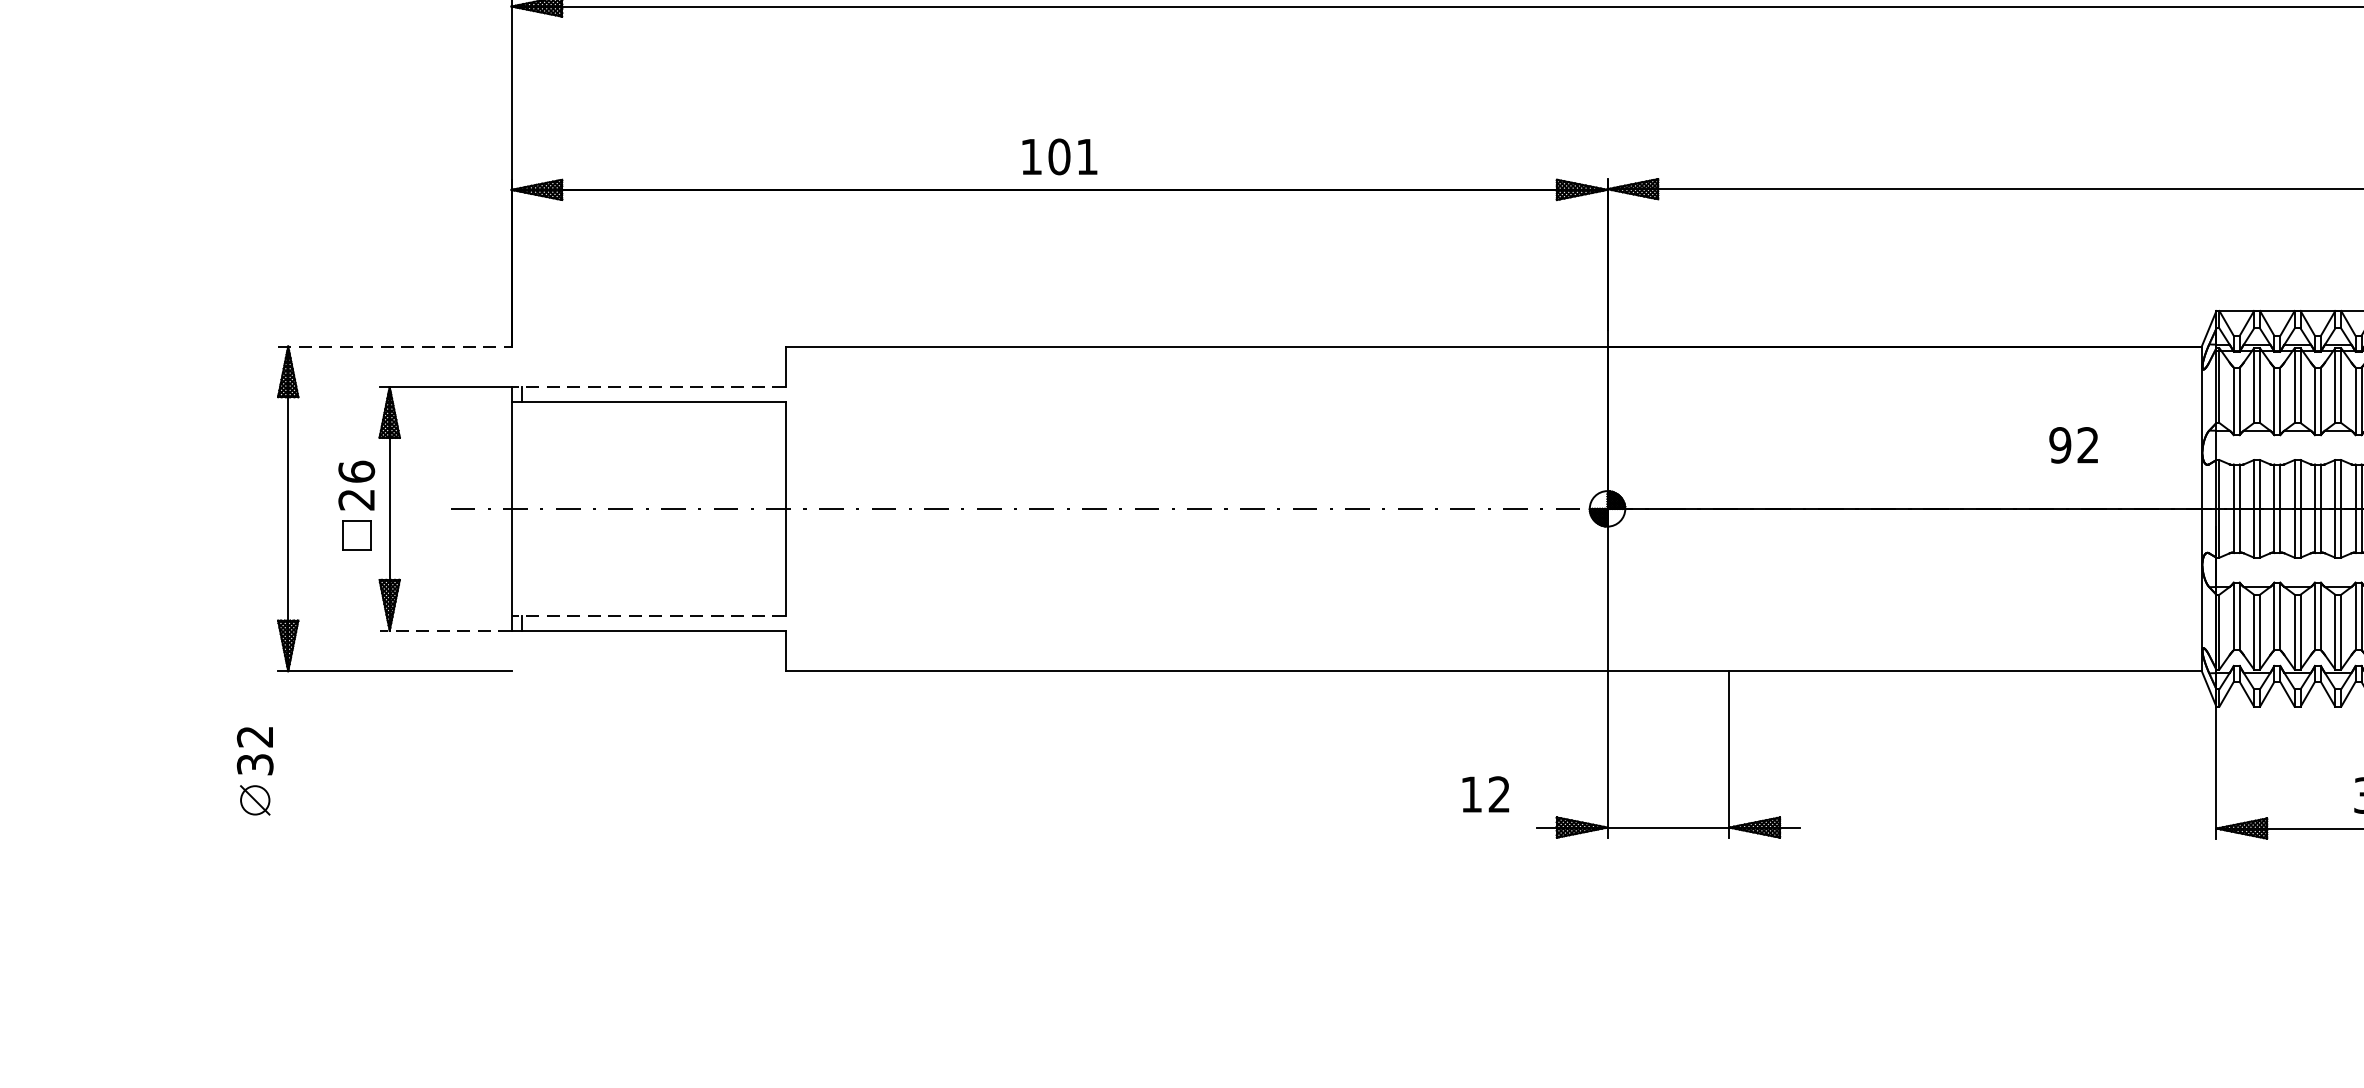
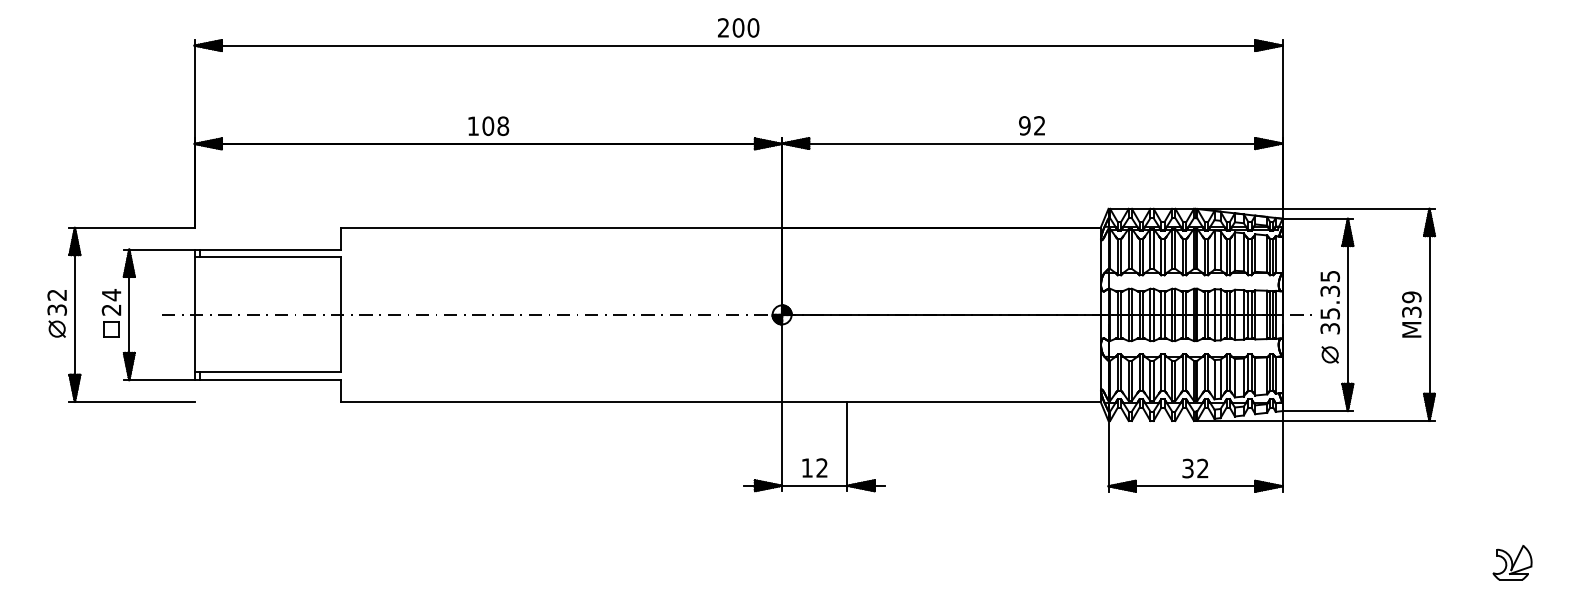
text: (1087, 157) -> (503, 126), 101 -> 108
line: (395, 345) -> (132, 227), dashed -> solid
line: (647, 386) -> (267, 249), dashed -> solid
text: (2072, 444) -> (1031, 125), moved
text: (356, 472) -> (111, 295), 26 -> 24
line: (647, 616) -> (267, 372), dashed -> solid
line: (444, 631) -> (158, 380), dashed -> solid
part: (253, 771) -> (56, 313), moved
text: (1485, 793) -> (814, 467), moved

